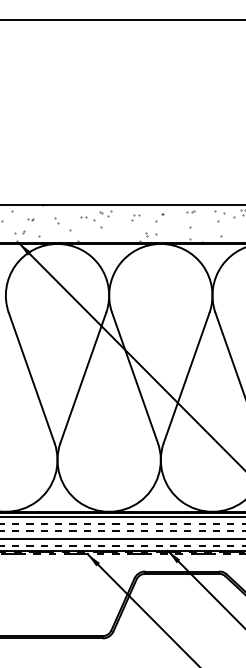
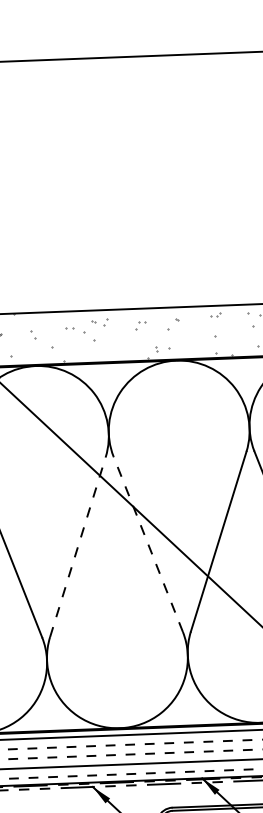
line: (83, 377) -> (78, 546), solid -> dashed
line: (134, 377) -> (147, 543), solid -> dashed

